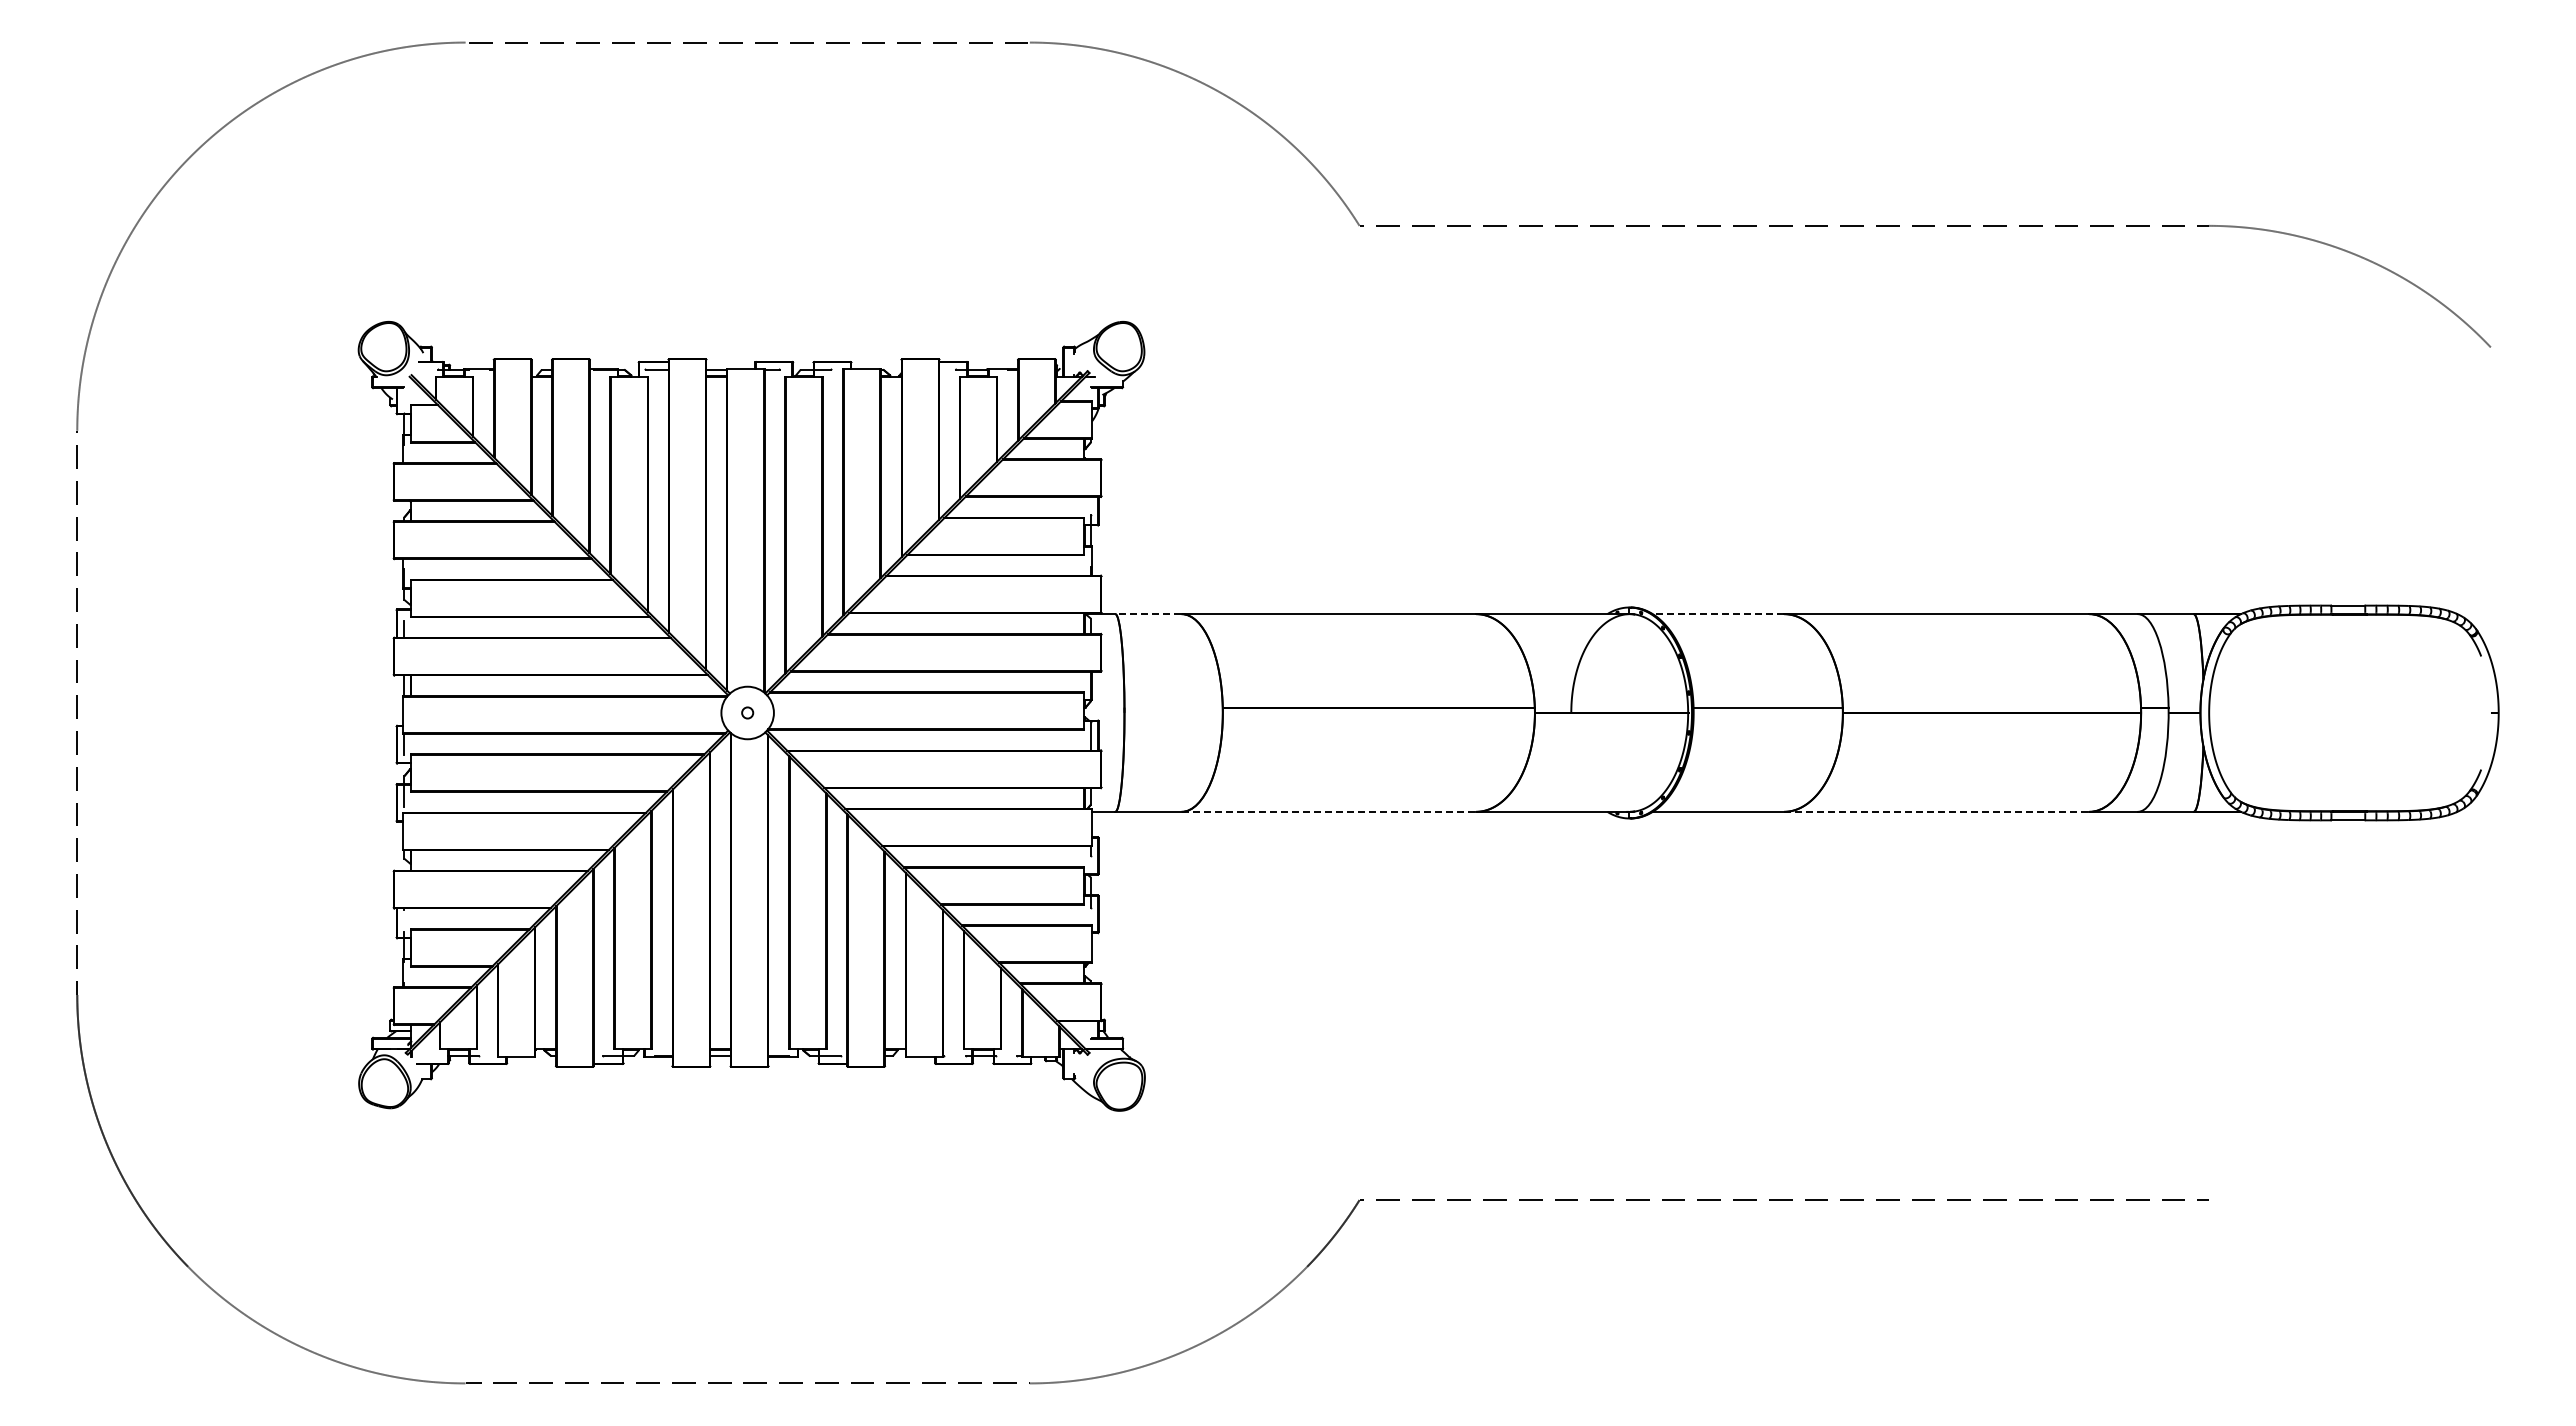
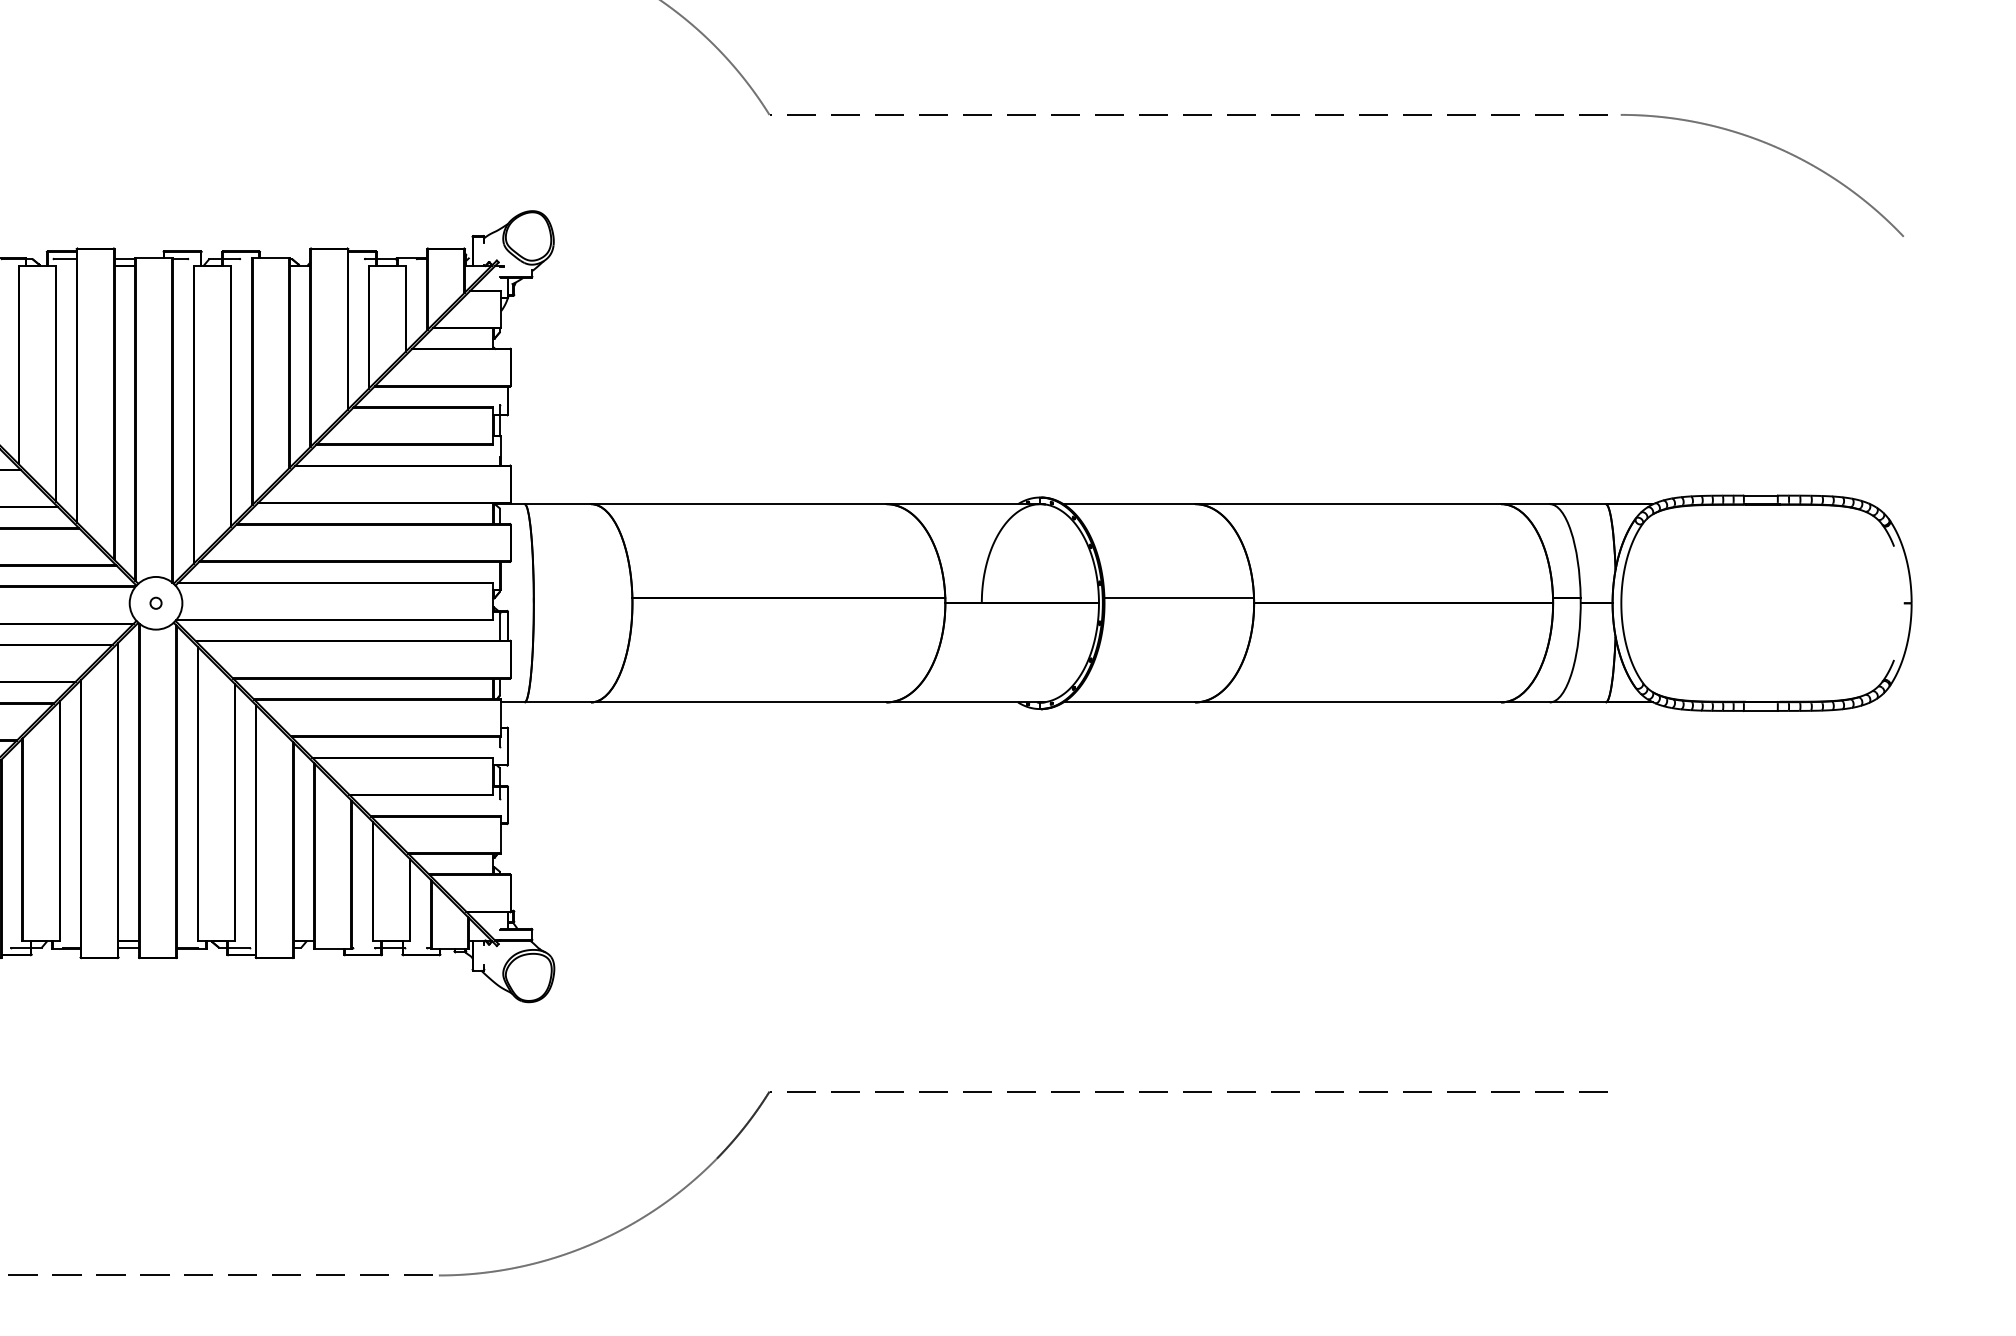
line: (1147, 614) -> (556, 504), dashed -> solid
line: (1718, 614) -> (1129, 504), dashed -> solid
line: (1329, 811) -> (739, 702), dashed -> solid
line: (1936, 811) -> (1347, 702), dashed -> solid

